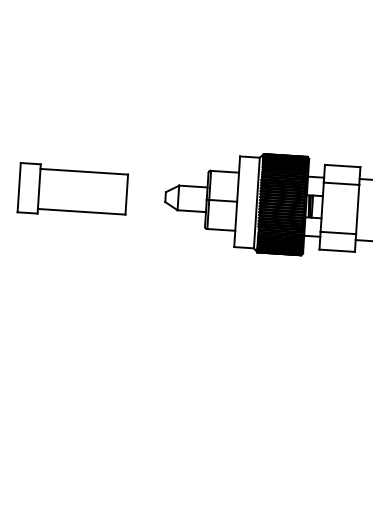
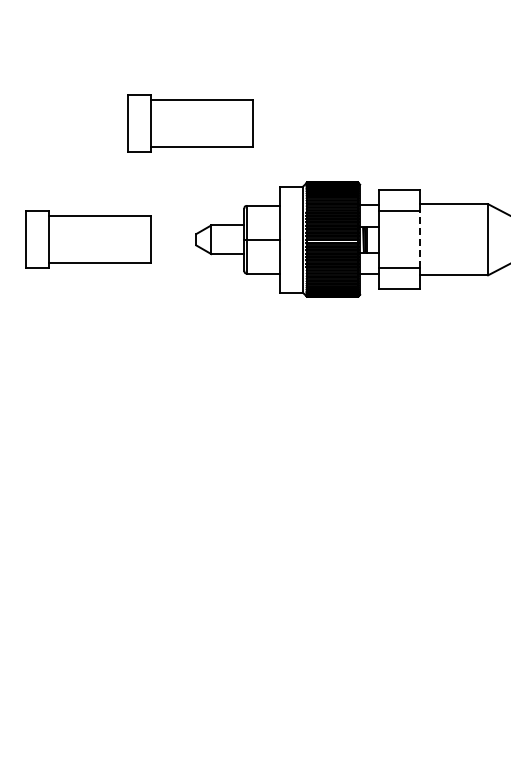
part: (166, 97) -> (190, 123), added
line: (357, 209) -> (420, 239), solid -> dashed

